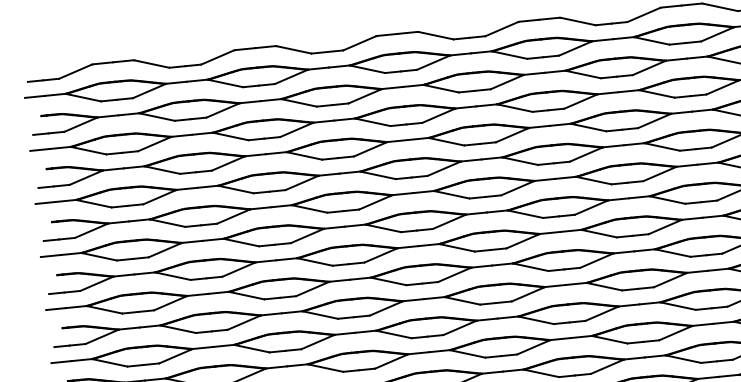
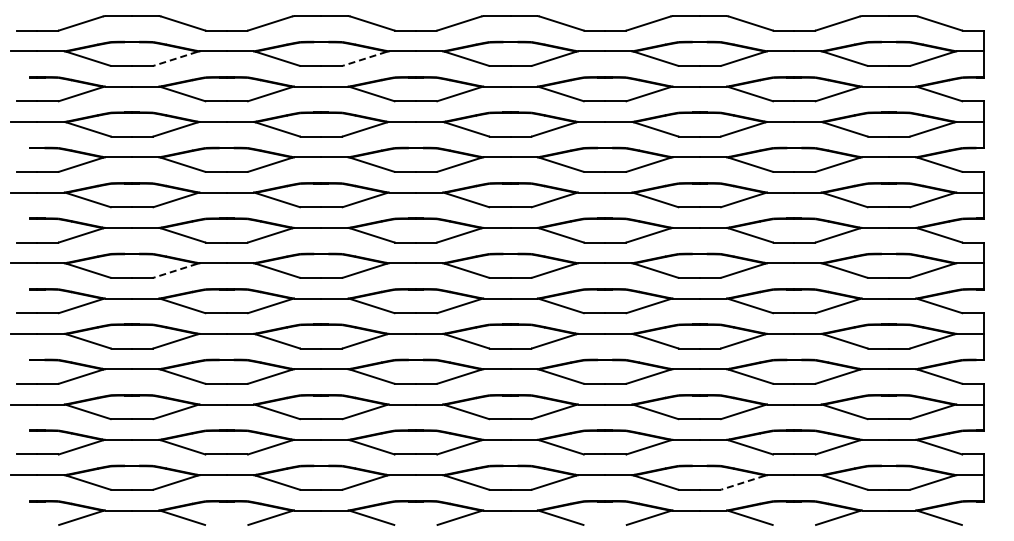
line: (290, 76) -> (364, 58), solid -> dashed
line: (148, 90) -> (175, 58), solid -> dashed
line: (164, 250) -> (175, 270), solid -> dashed
line: (607, 366) -> (743, 482), solid -> dashed

